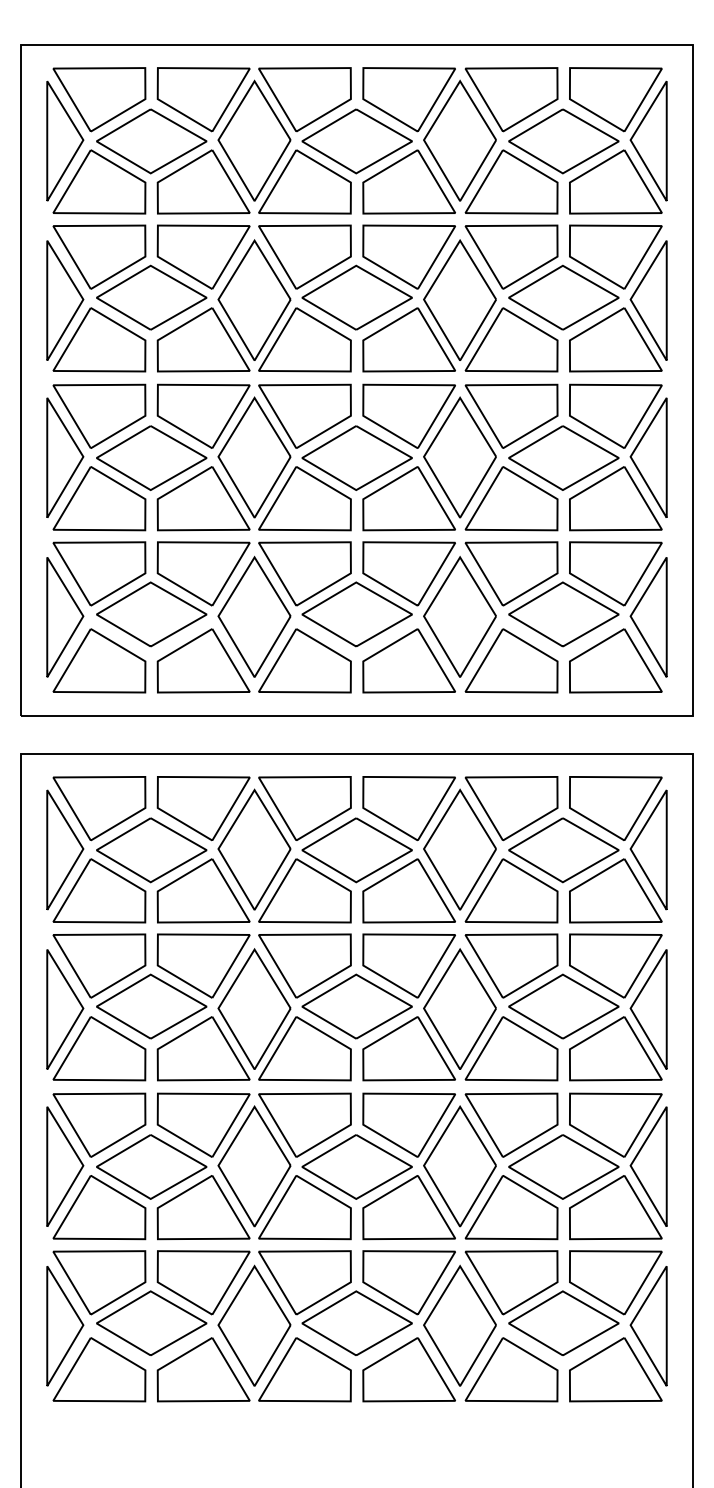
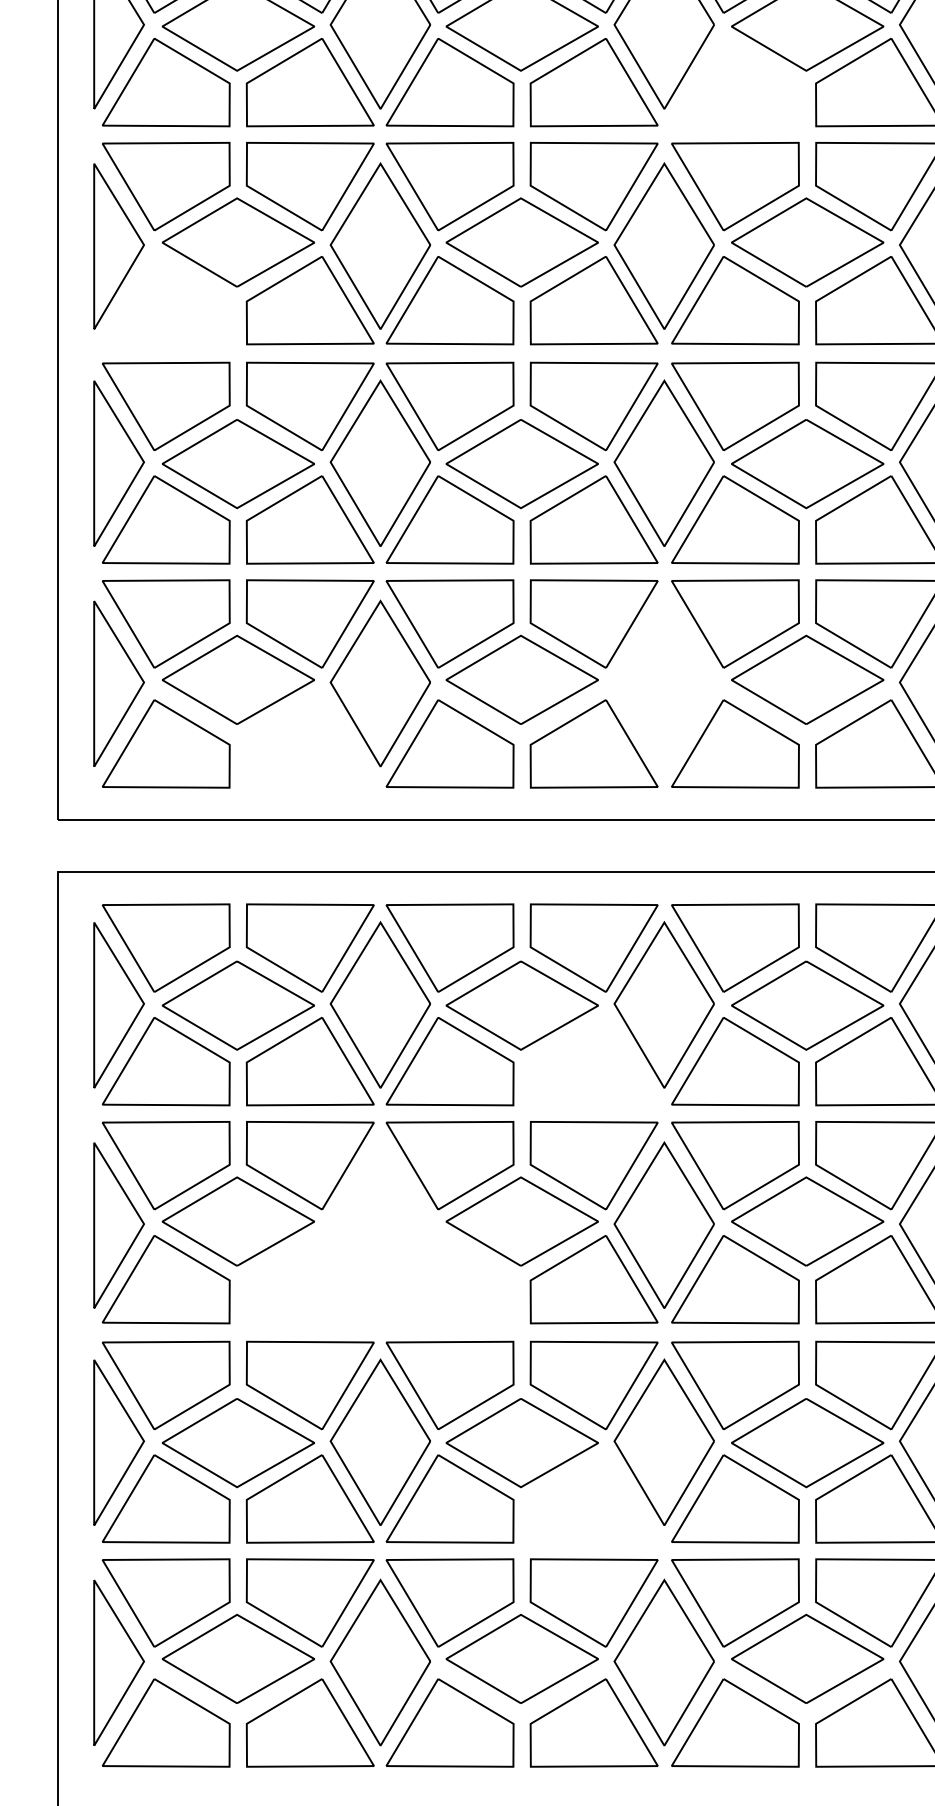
part: (511, 181) -> (735, 81), removed
part: (99, 339) -> (166, 300), removed
part: (459, 616) -> (663, 682), removed
part: (203, 660) -> (309, 743), removed
part: (408, 890) -> (593, 1061), removed
part: (253, 1014) -> (379, 1232), removed
part: (408, 1207) -> (593, 1498), removed

